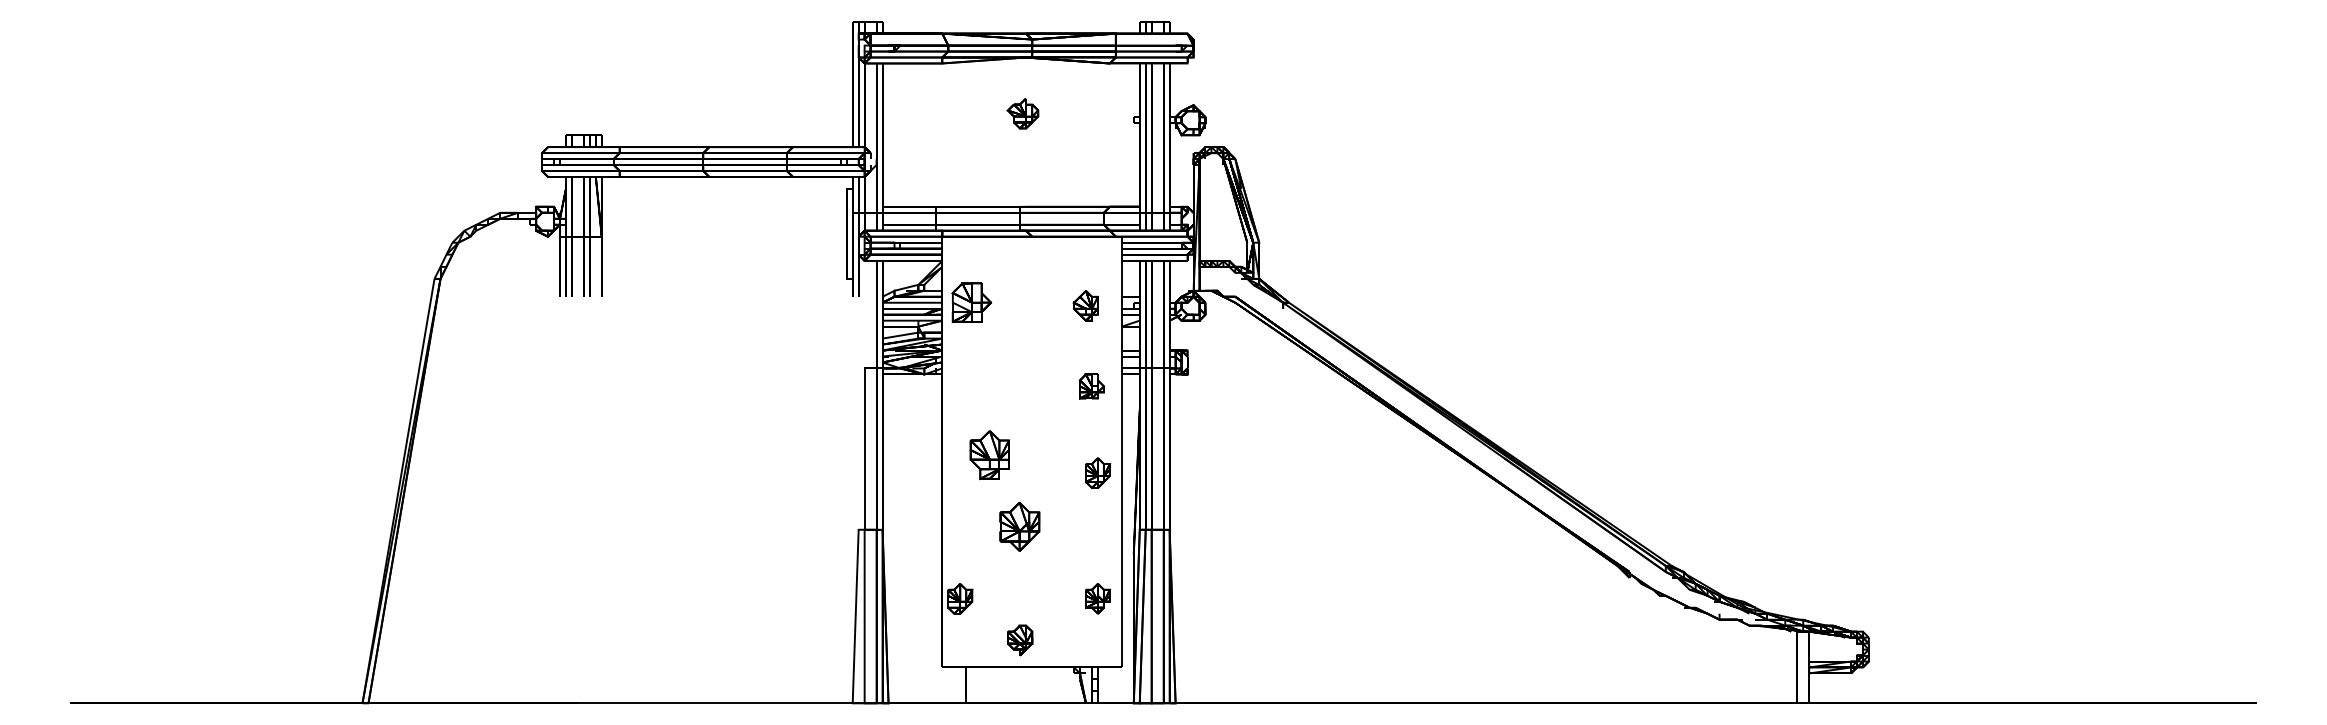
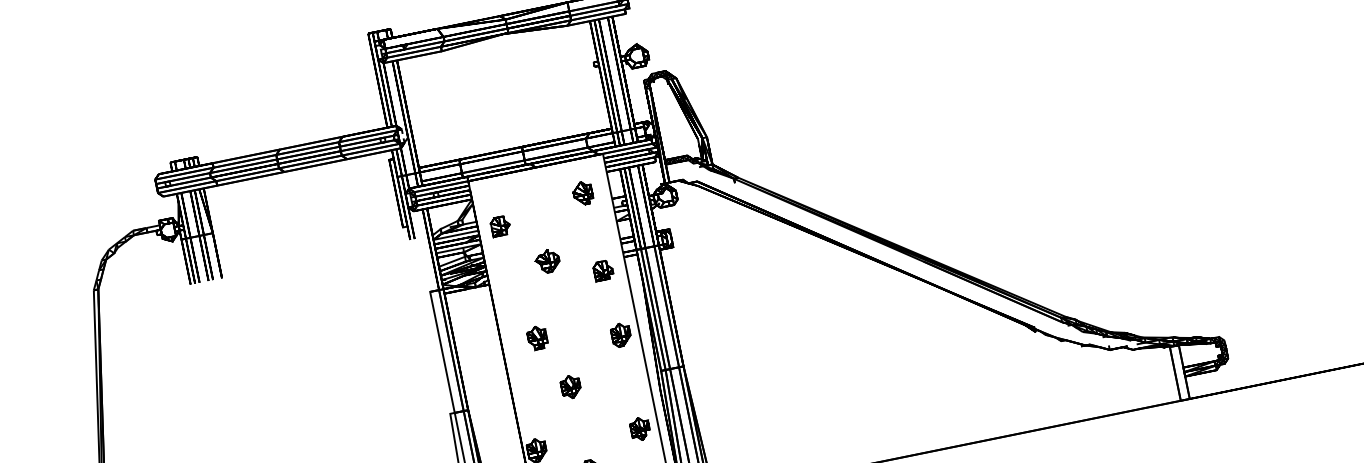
part: (1022, 113) -> (547, 261), moved
part: (972, 302) -> (500, 225), size x0.62
part: (1085, 305) -> (582, 192), moved
part: (990, 455) -> (537, 338), size x0.62
part: (1020, 526) -> (571, 386), size x0.62

